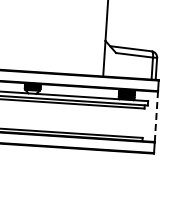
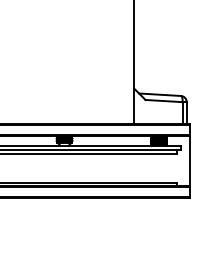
line: (156, 116) -> (189, 160), dashed -> solid

